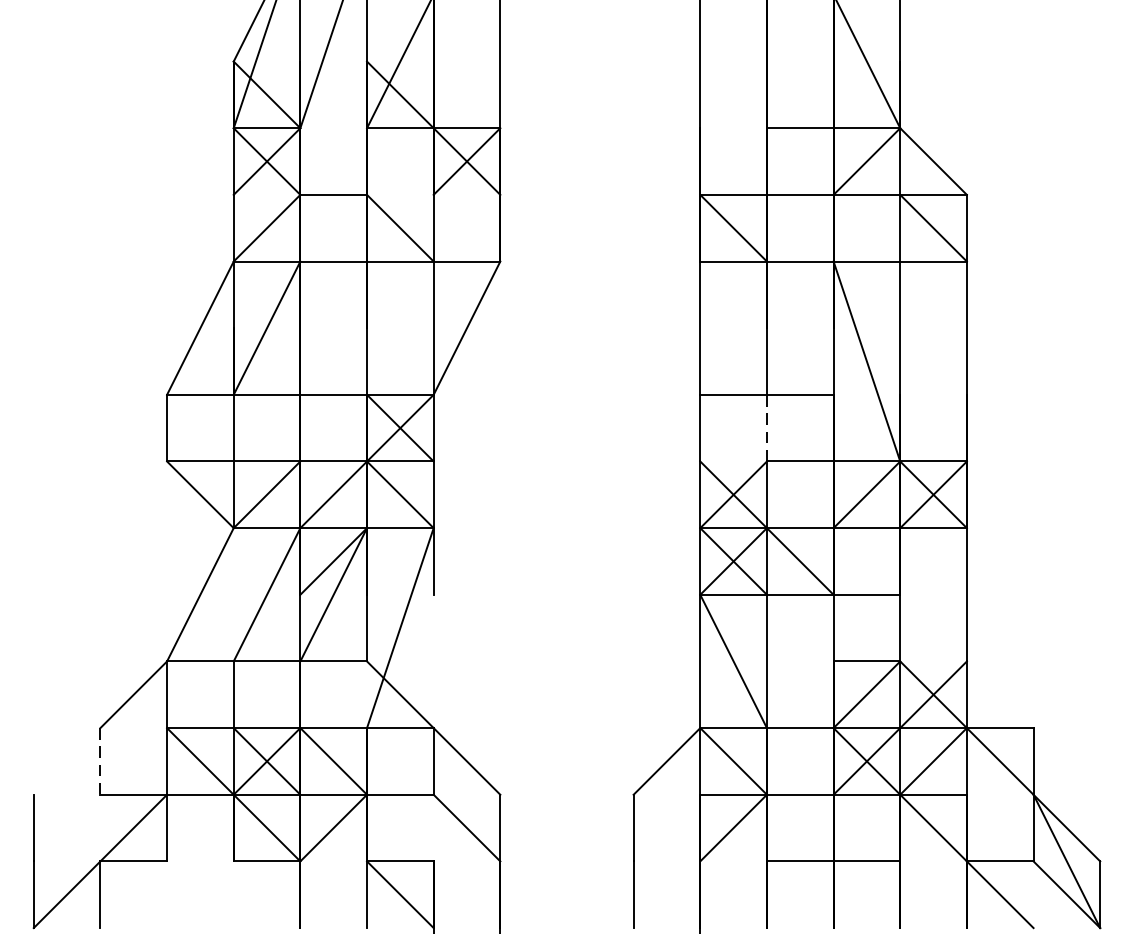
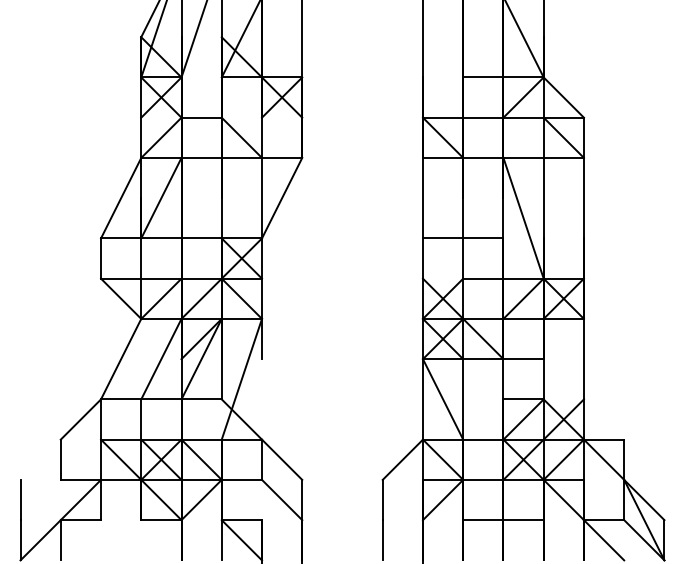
line: (767, 428) -> (463, 258), dashed -> solid
line: (99, 762) -> (60, 460), dashed -> solid

